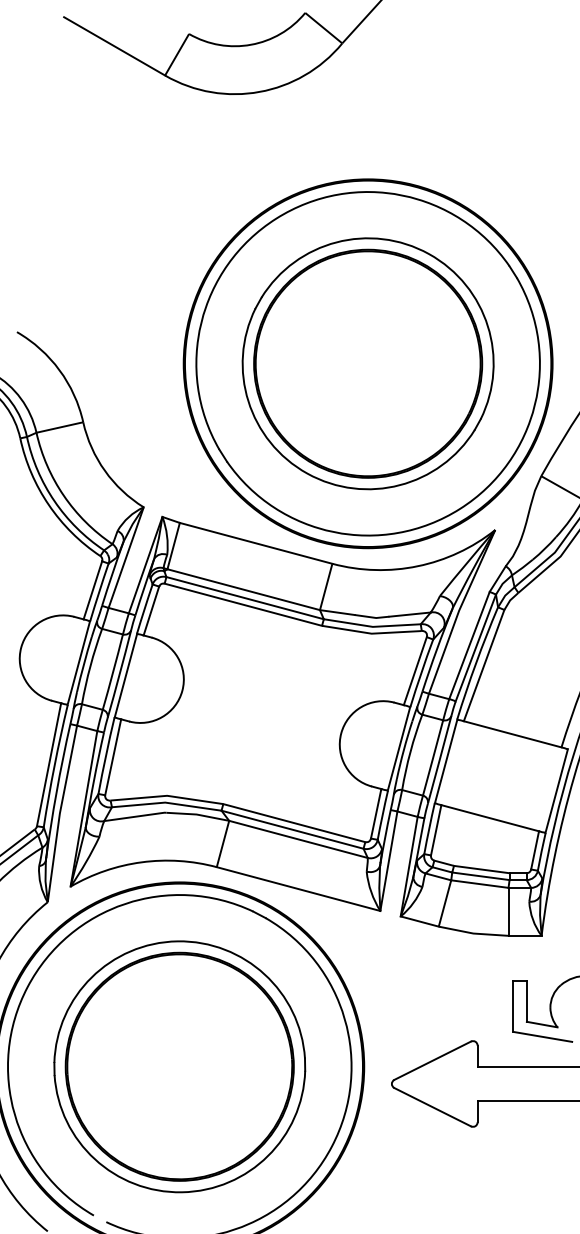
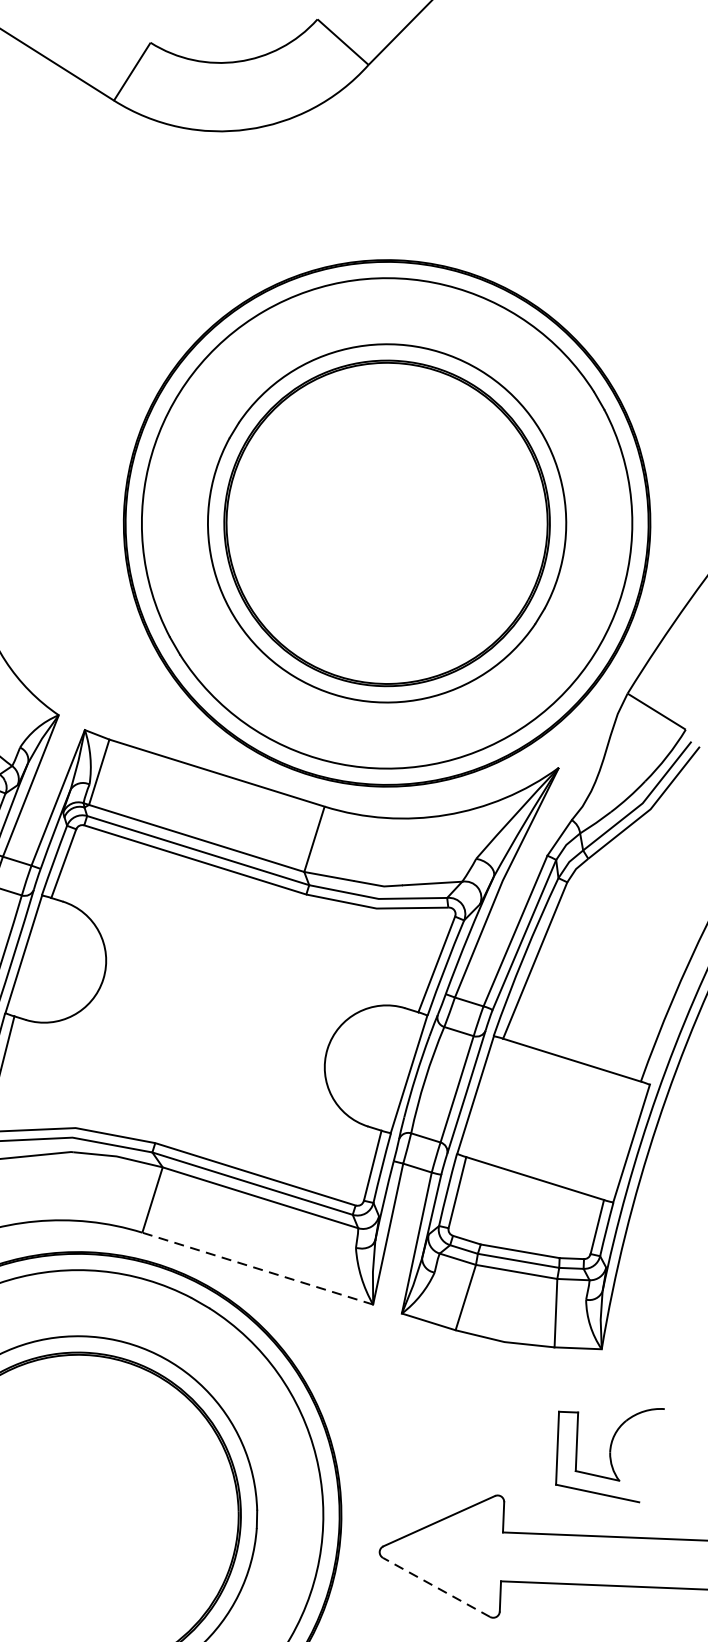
line: (298, 889) -> (257, 1269), solid -> dashed
line: (432, 1107) -> (436, 1587), solid -> dashed

